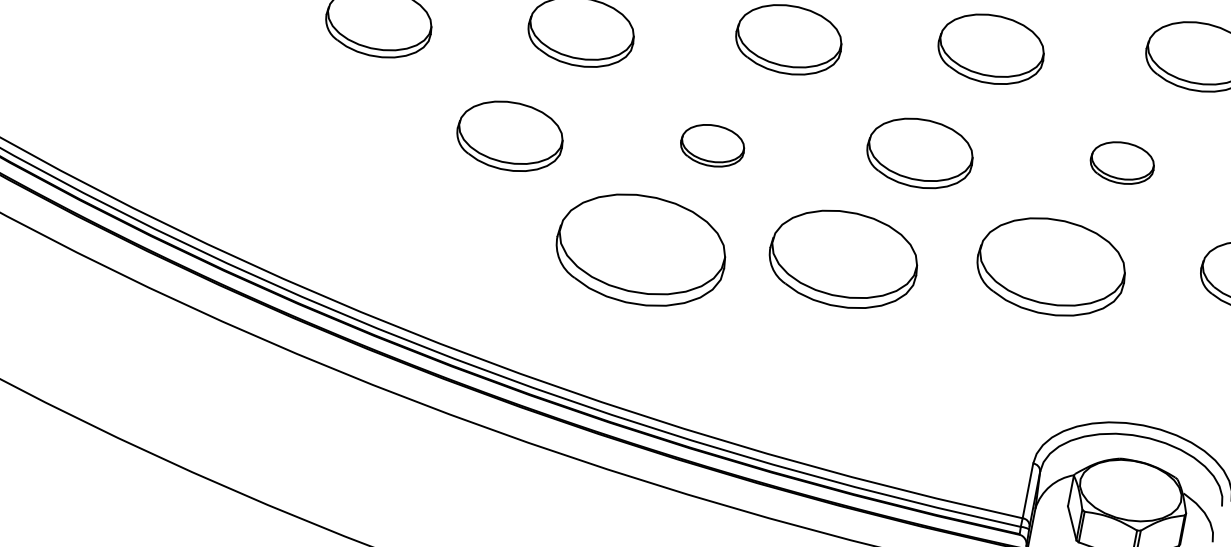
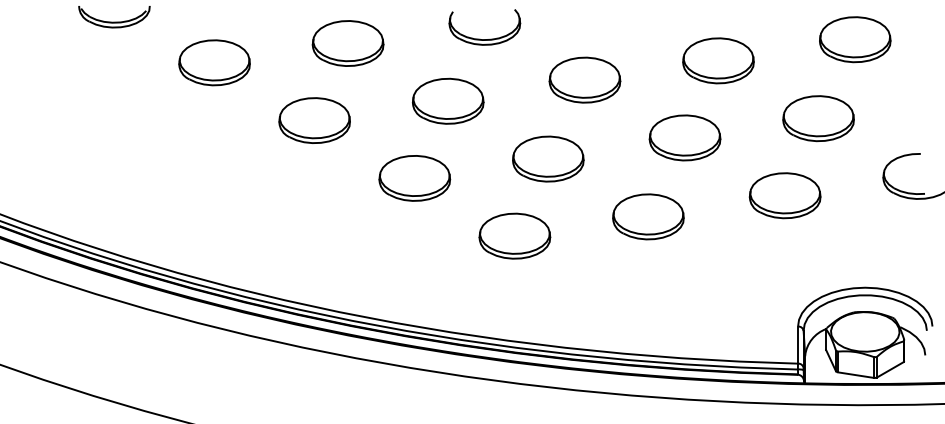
part: (712, 144) -> (548, 158), size x1.67
part: (1122, 162) -> (818, 118), size x1.67
part: (640, 248) -> (514, 235), size x0.62
part: (843, 258) -> (648, 216), size x0.71
part: (1050, 266) -> (784, 195), size x0.71

